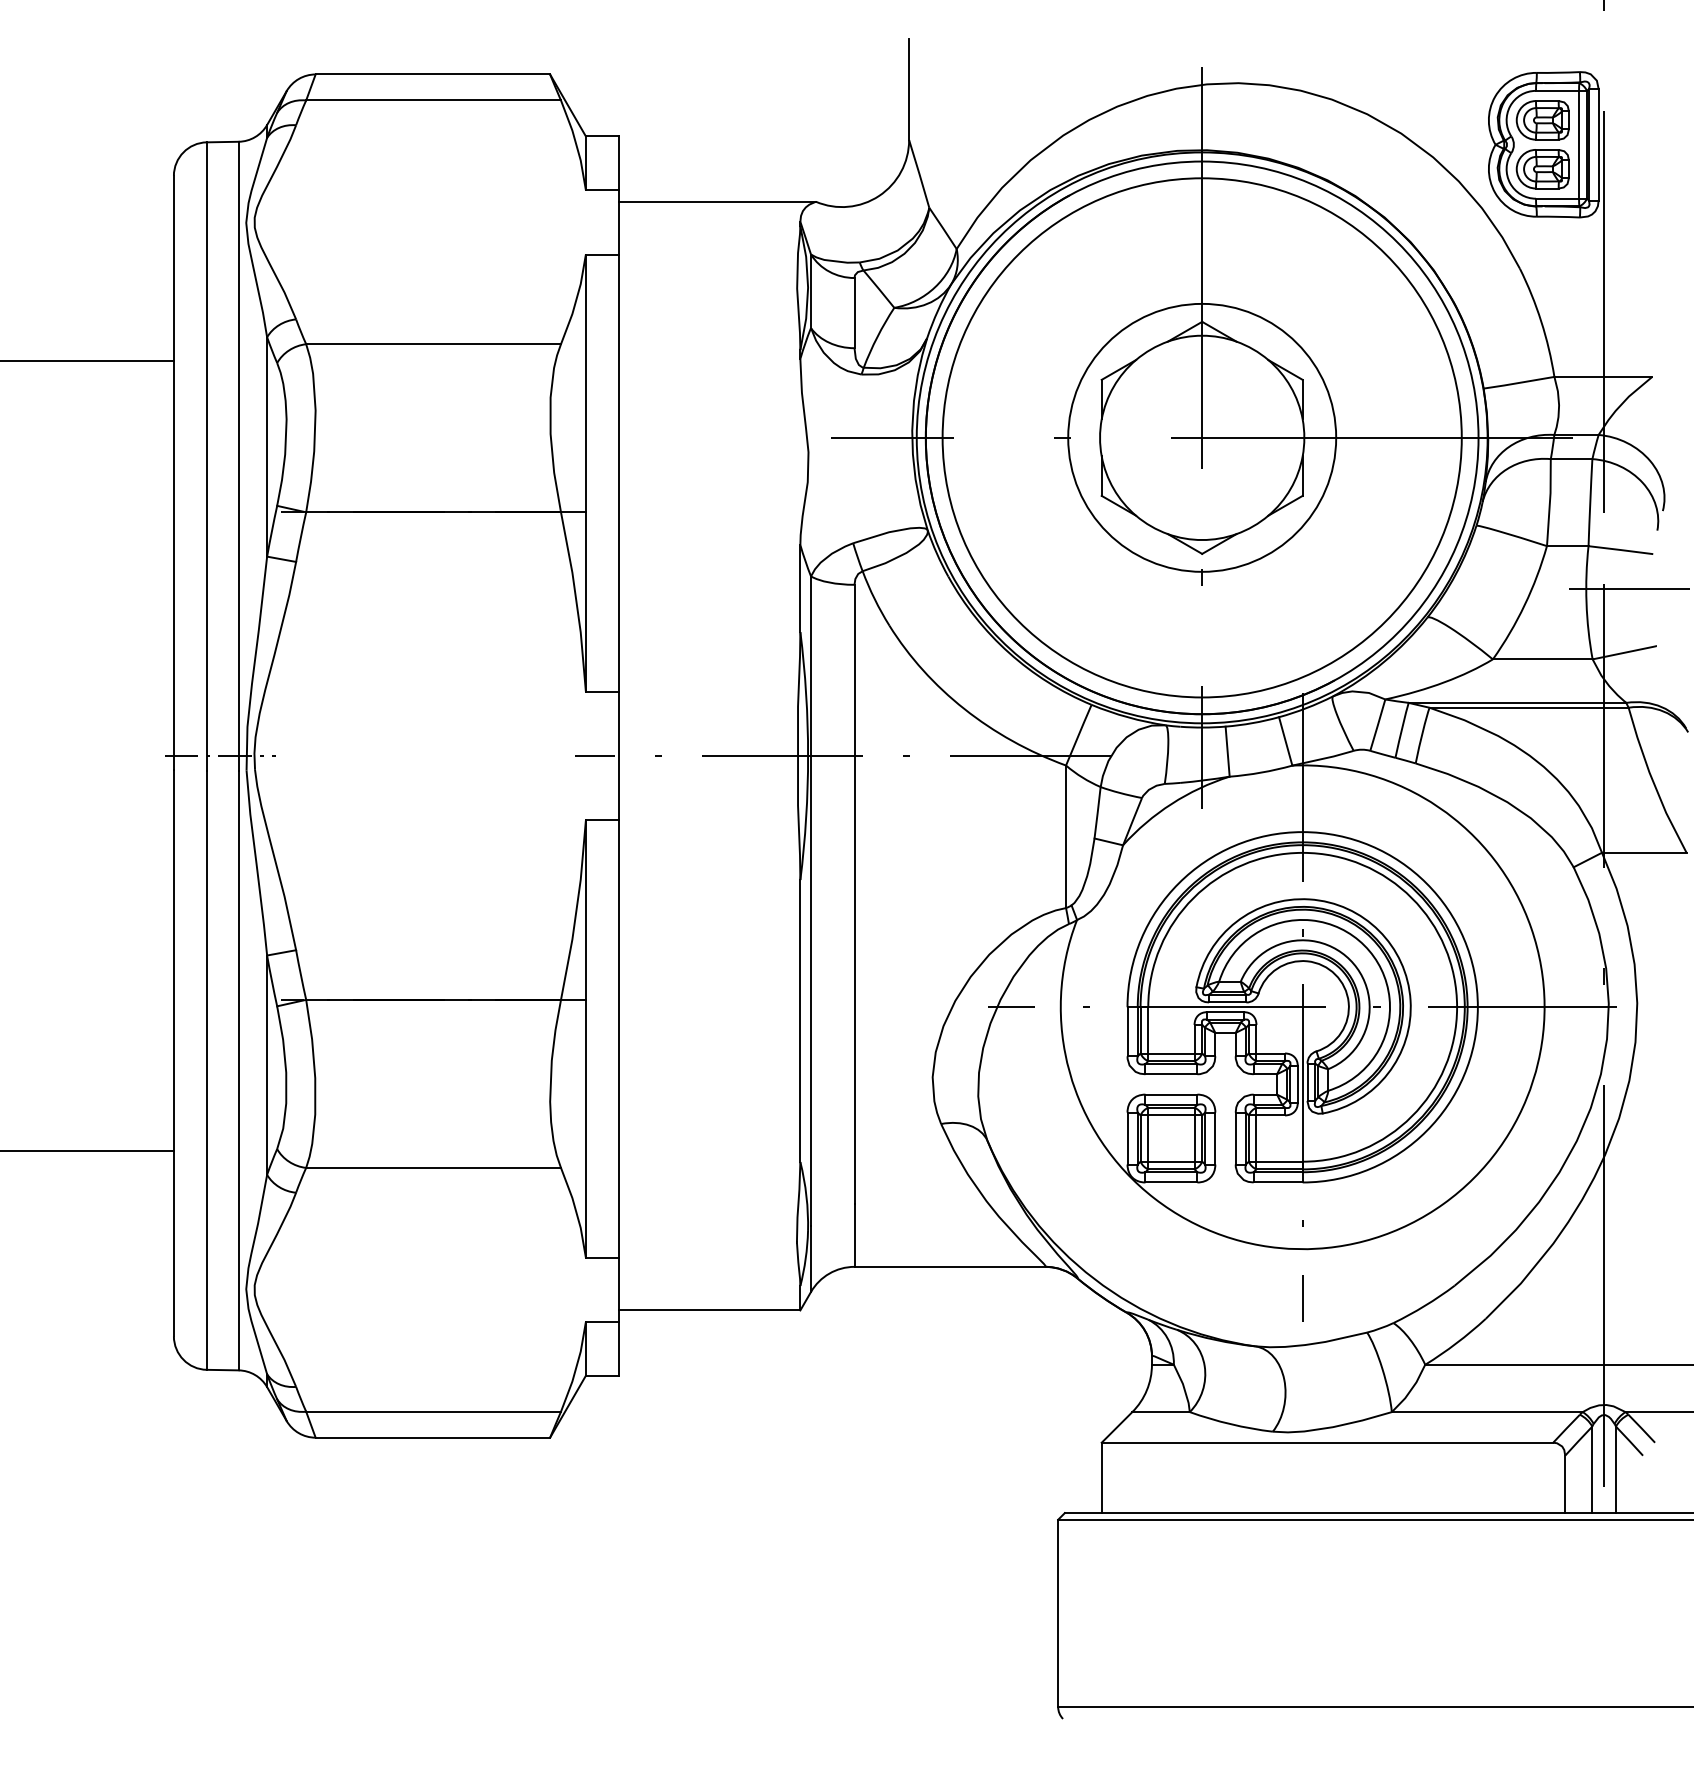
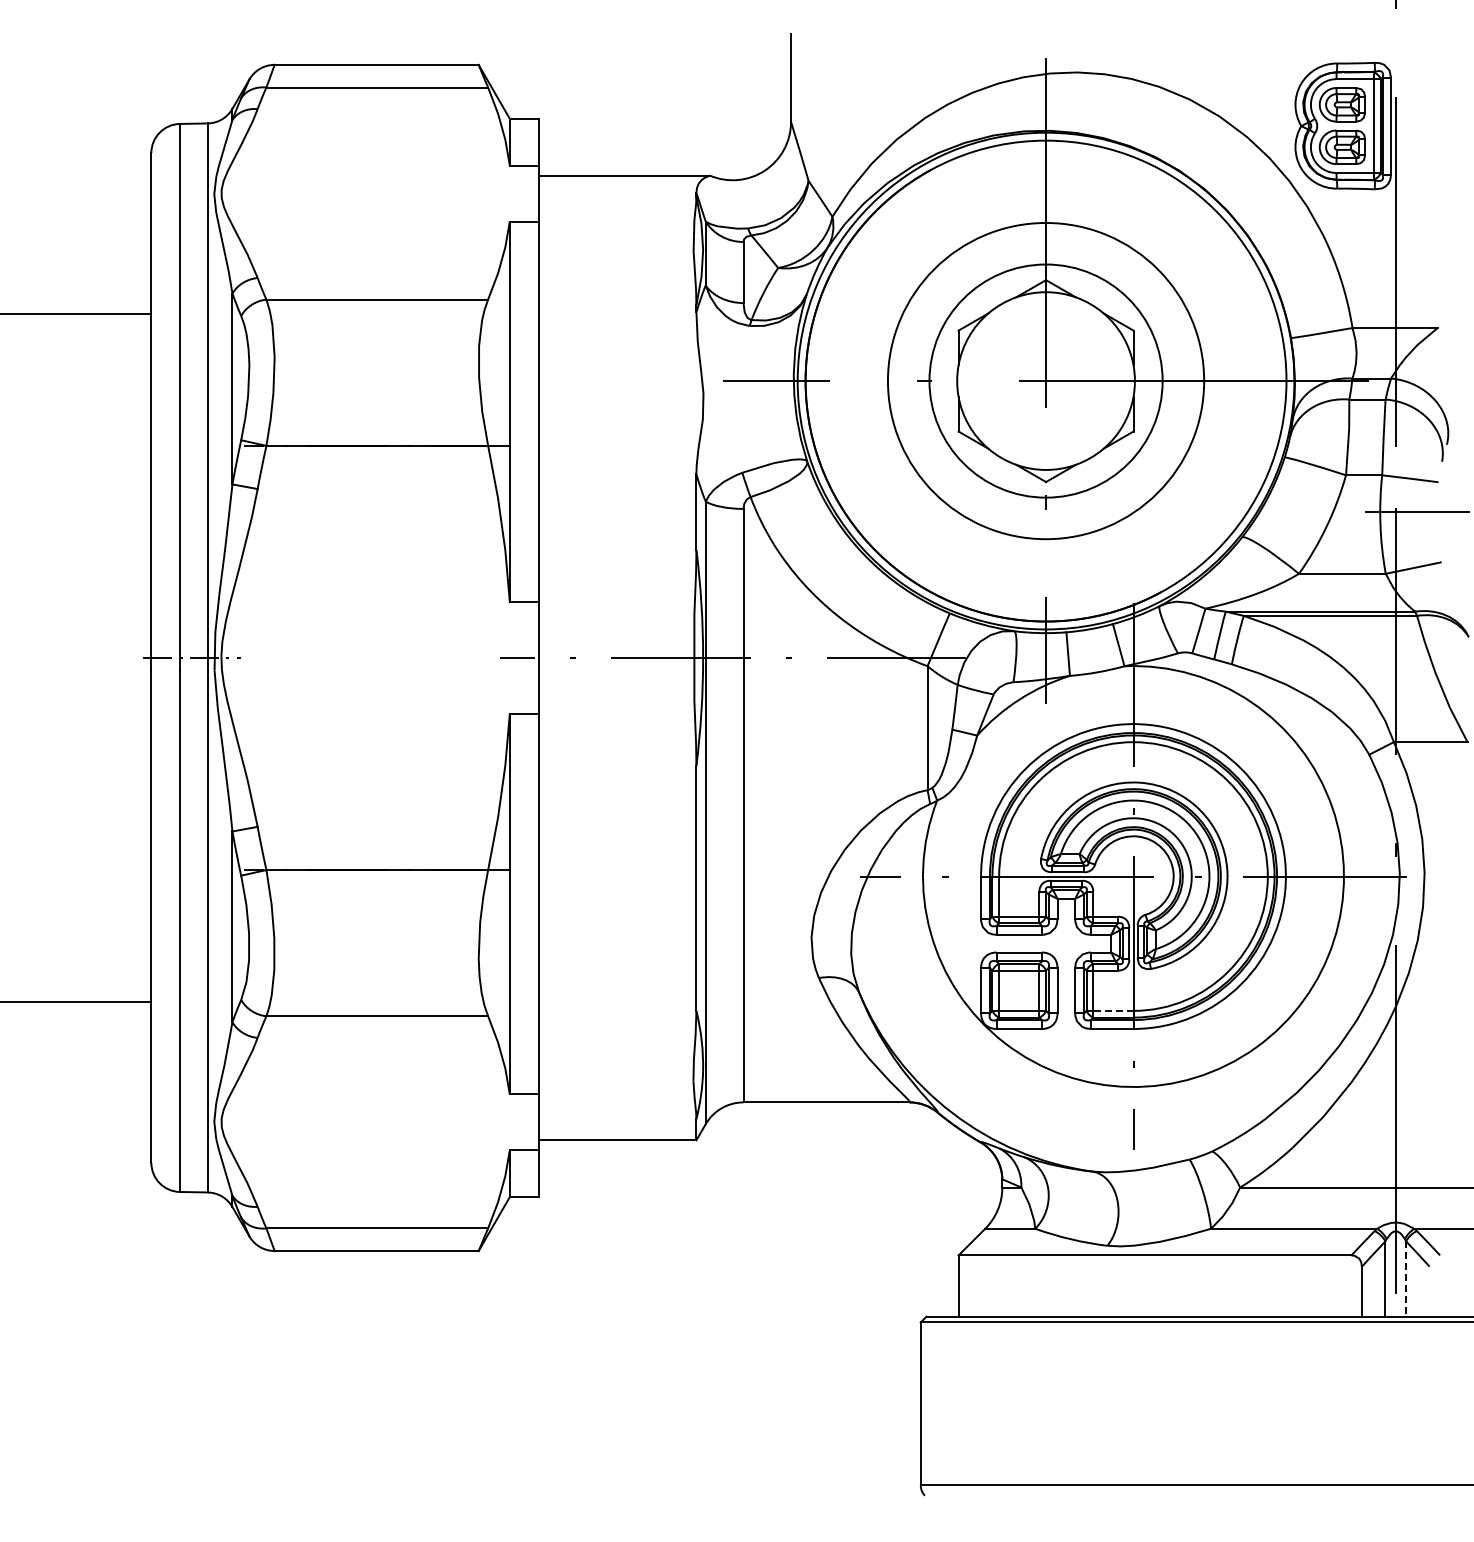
circle: (1201, 437) -> (1045, 380), size x0.7
line: (1278, 1161) -> (1112, 1010), solid -> dashed
line: (1616, 1469) -> (1406, 1278), solid -> dashed

